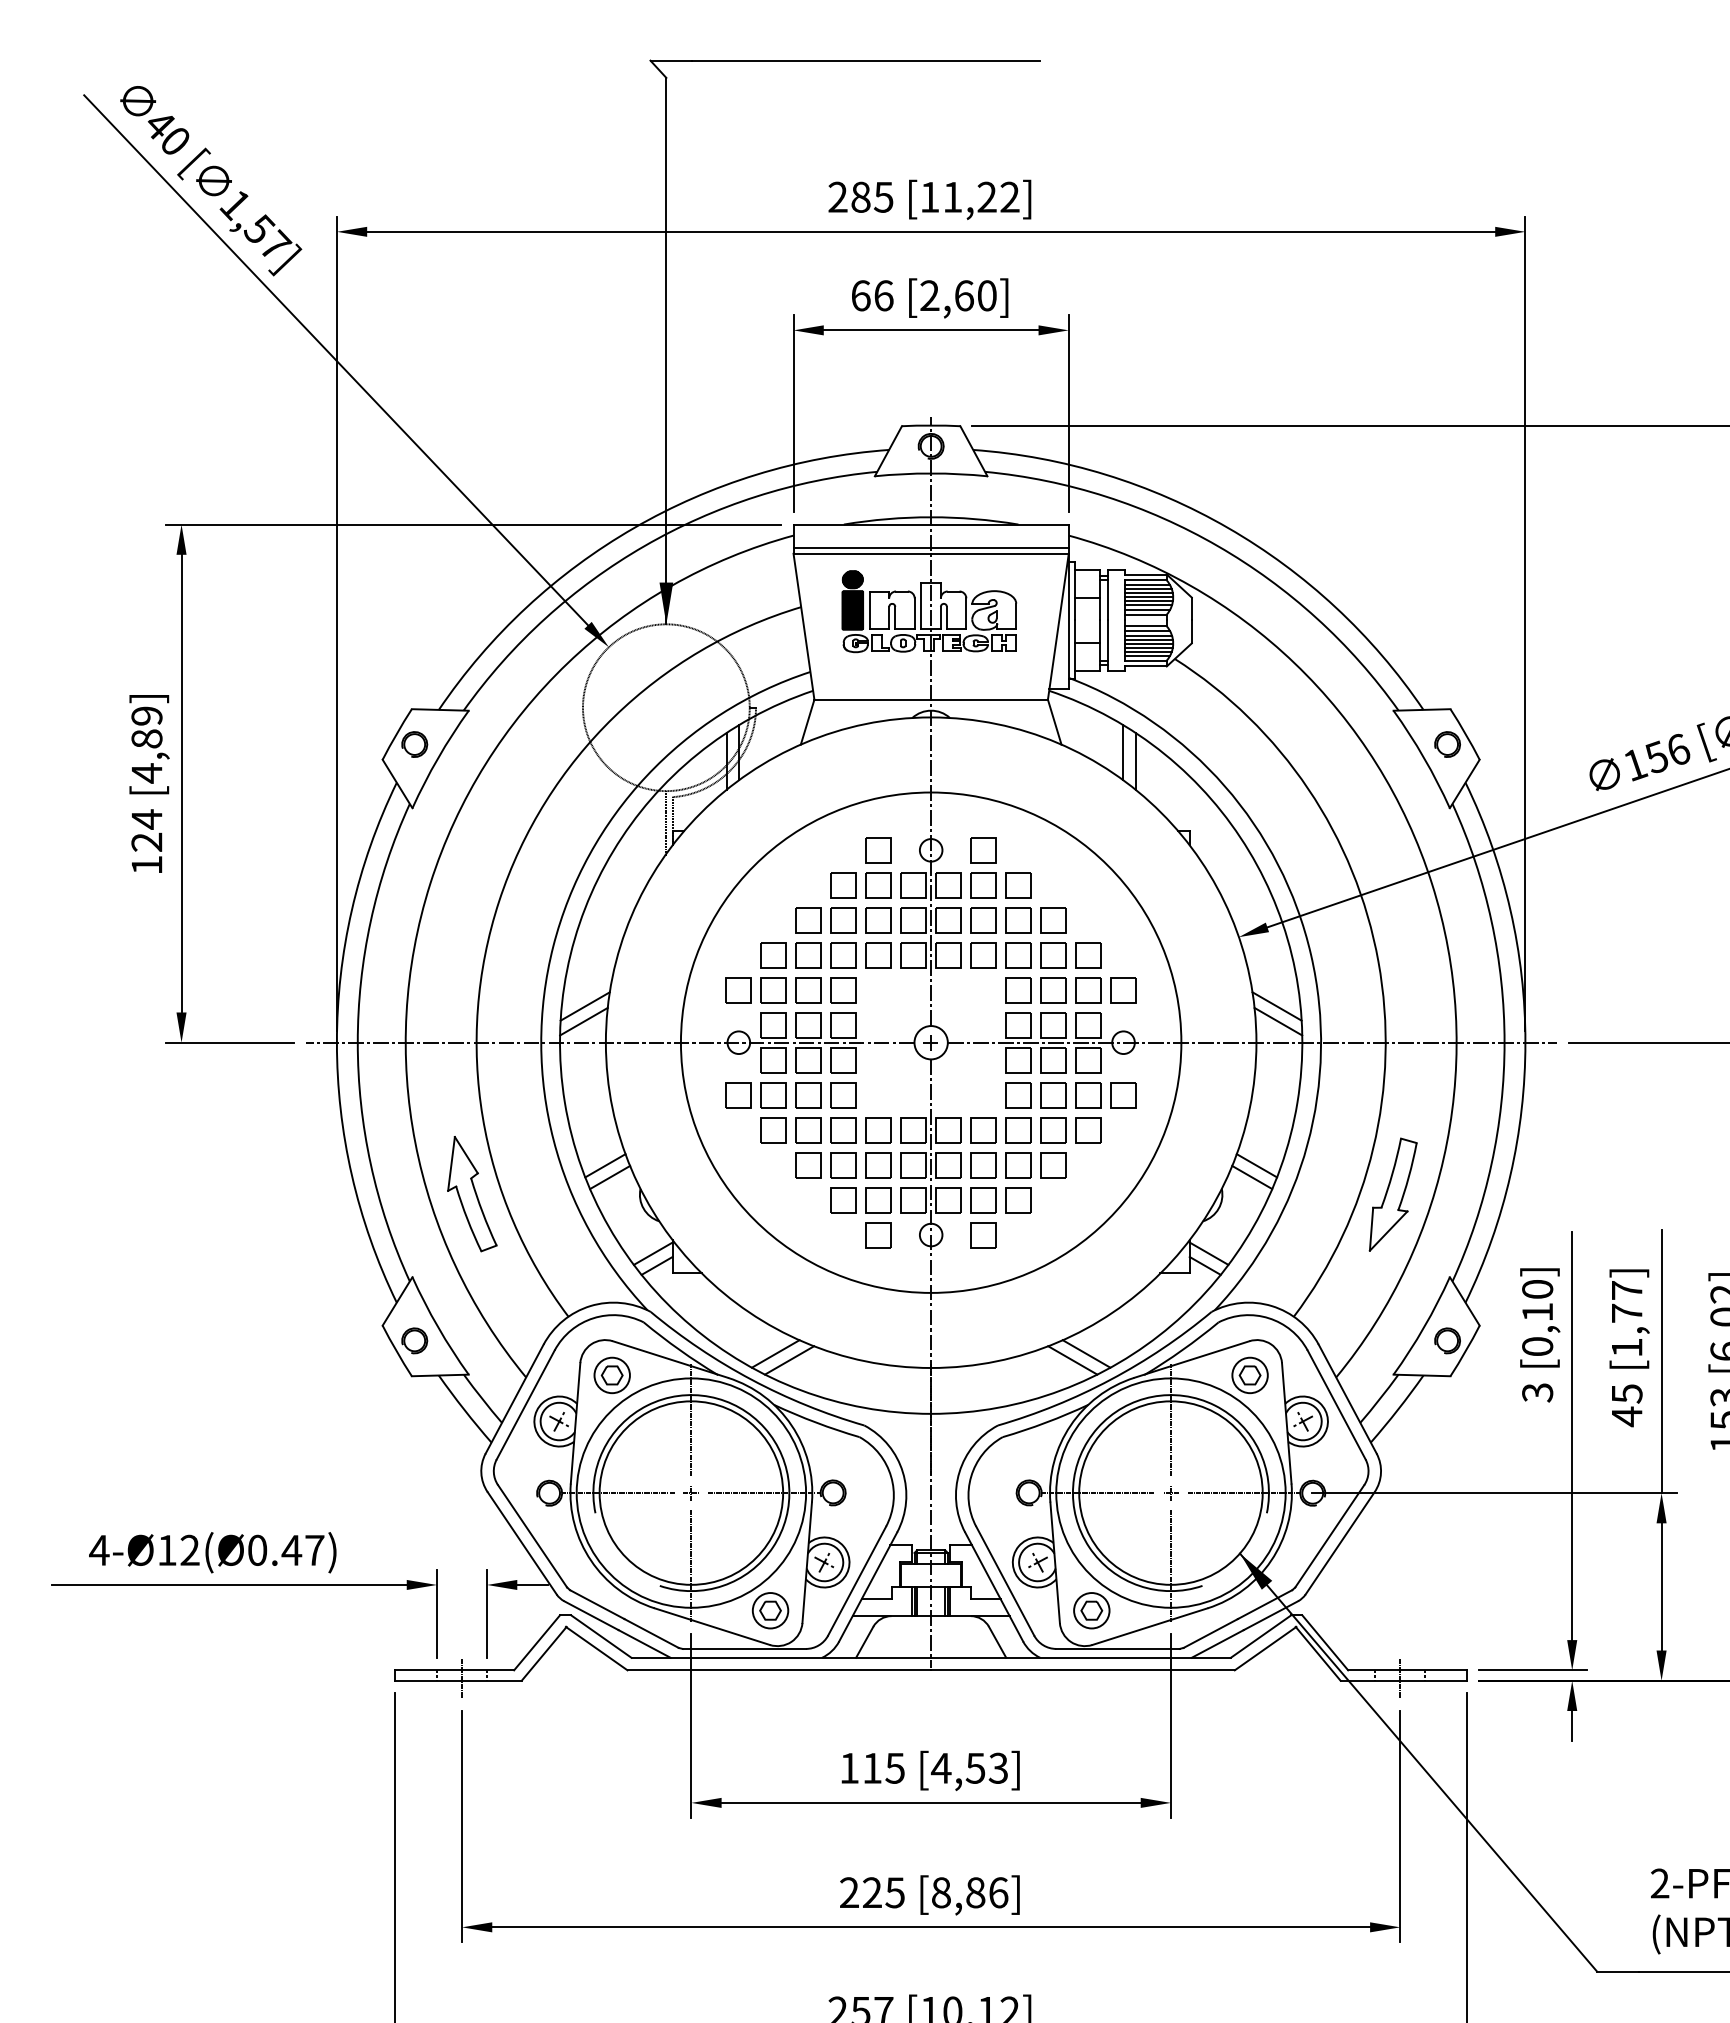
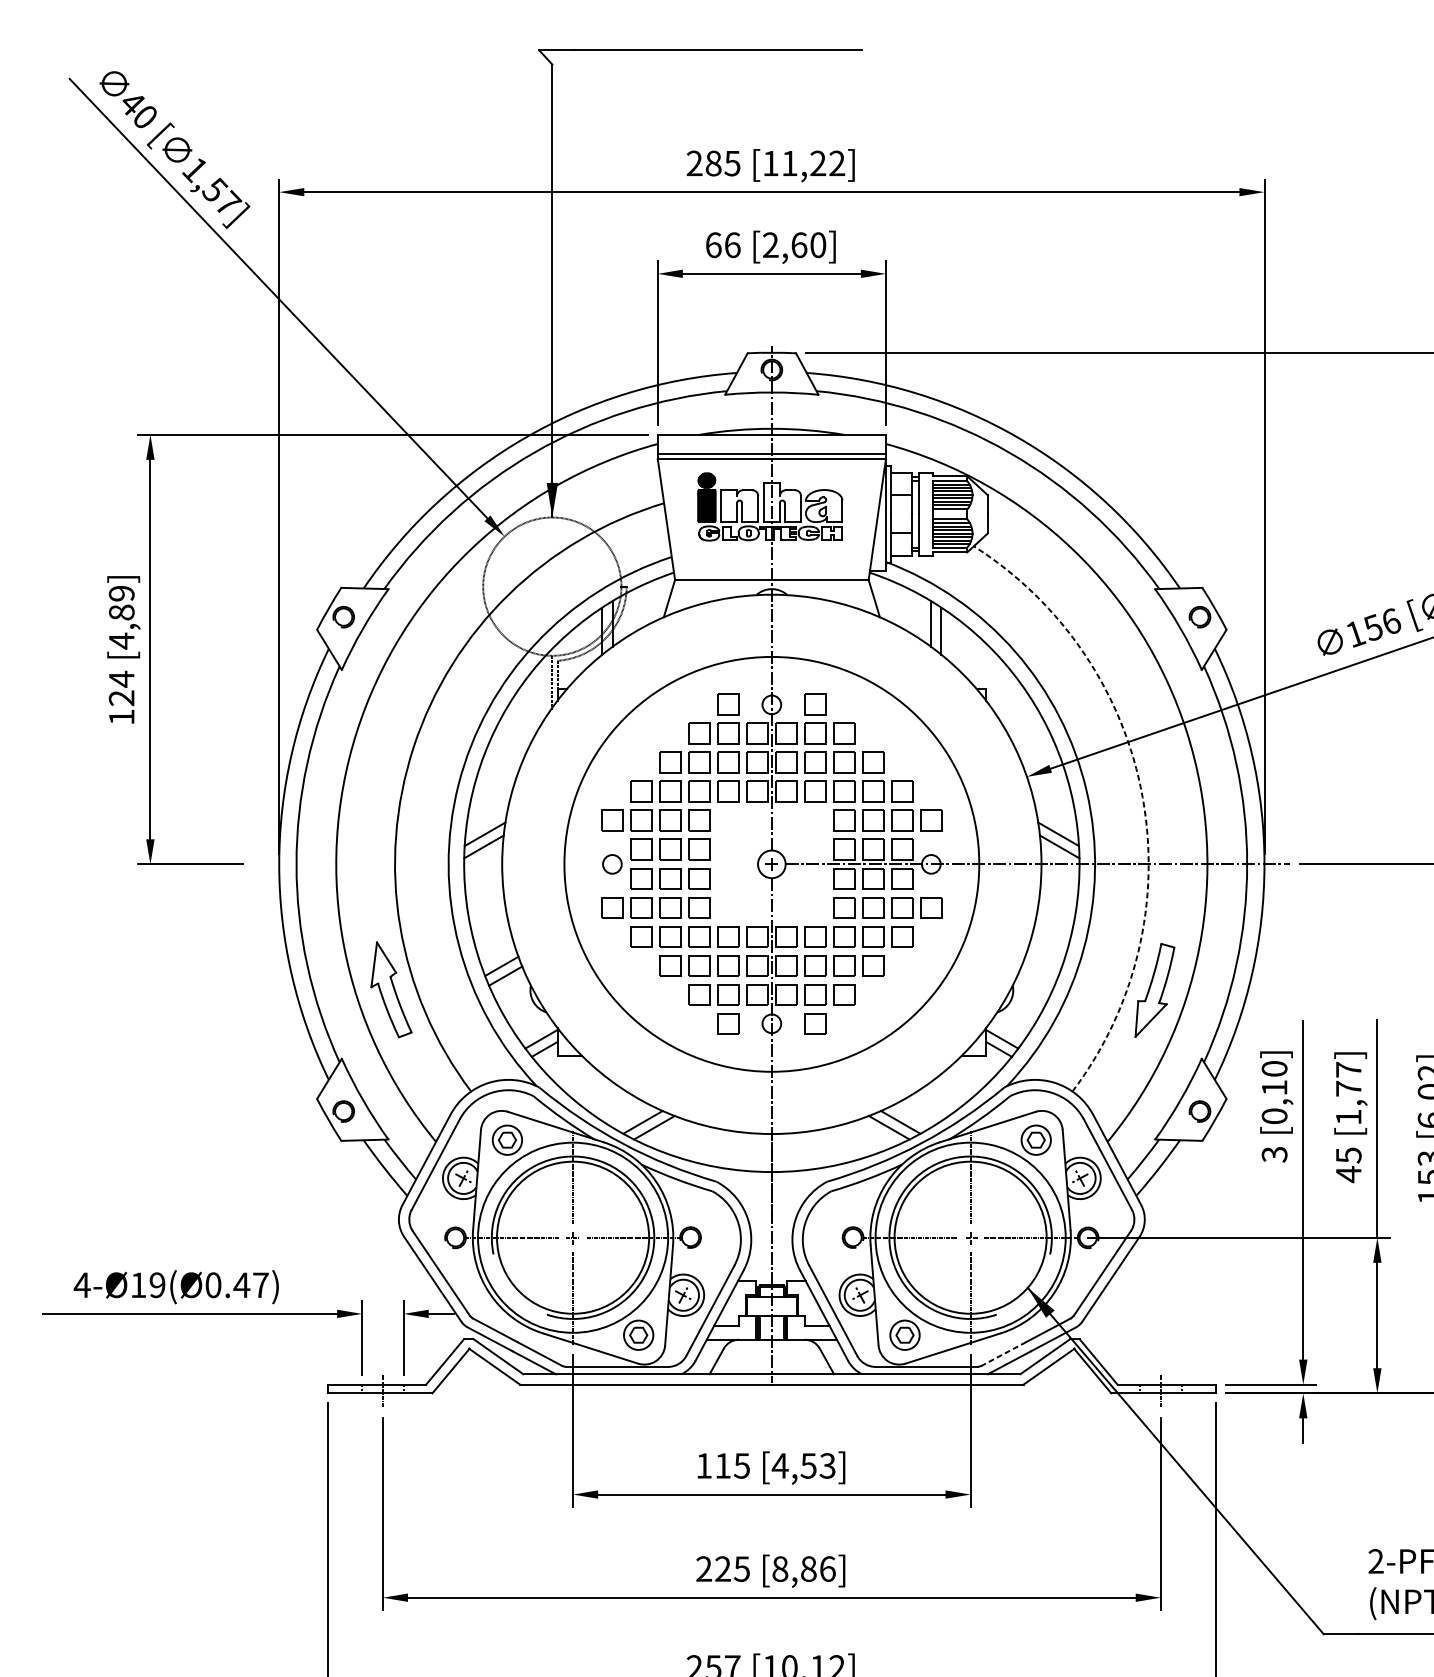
arc: (1378, 961) -> (1142, 797), solid -> dashed
line: (609, 1042) -> (505, 864), removed
line: (1256, 1165) -> (1041, 966), removed
line: (1252, 1177) -> (1038, 976), removed
text: (189, 1550) -> (157, 1285), 4-Ø12(Ø0.47) -> 4-Ø19(Ø0.47)
line: (1210, 1633) -> (1003, 1354), solid -> dashed

